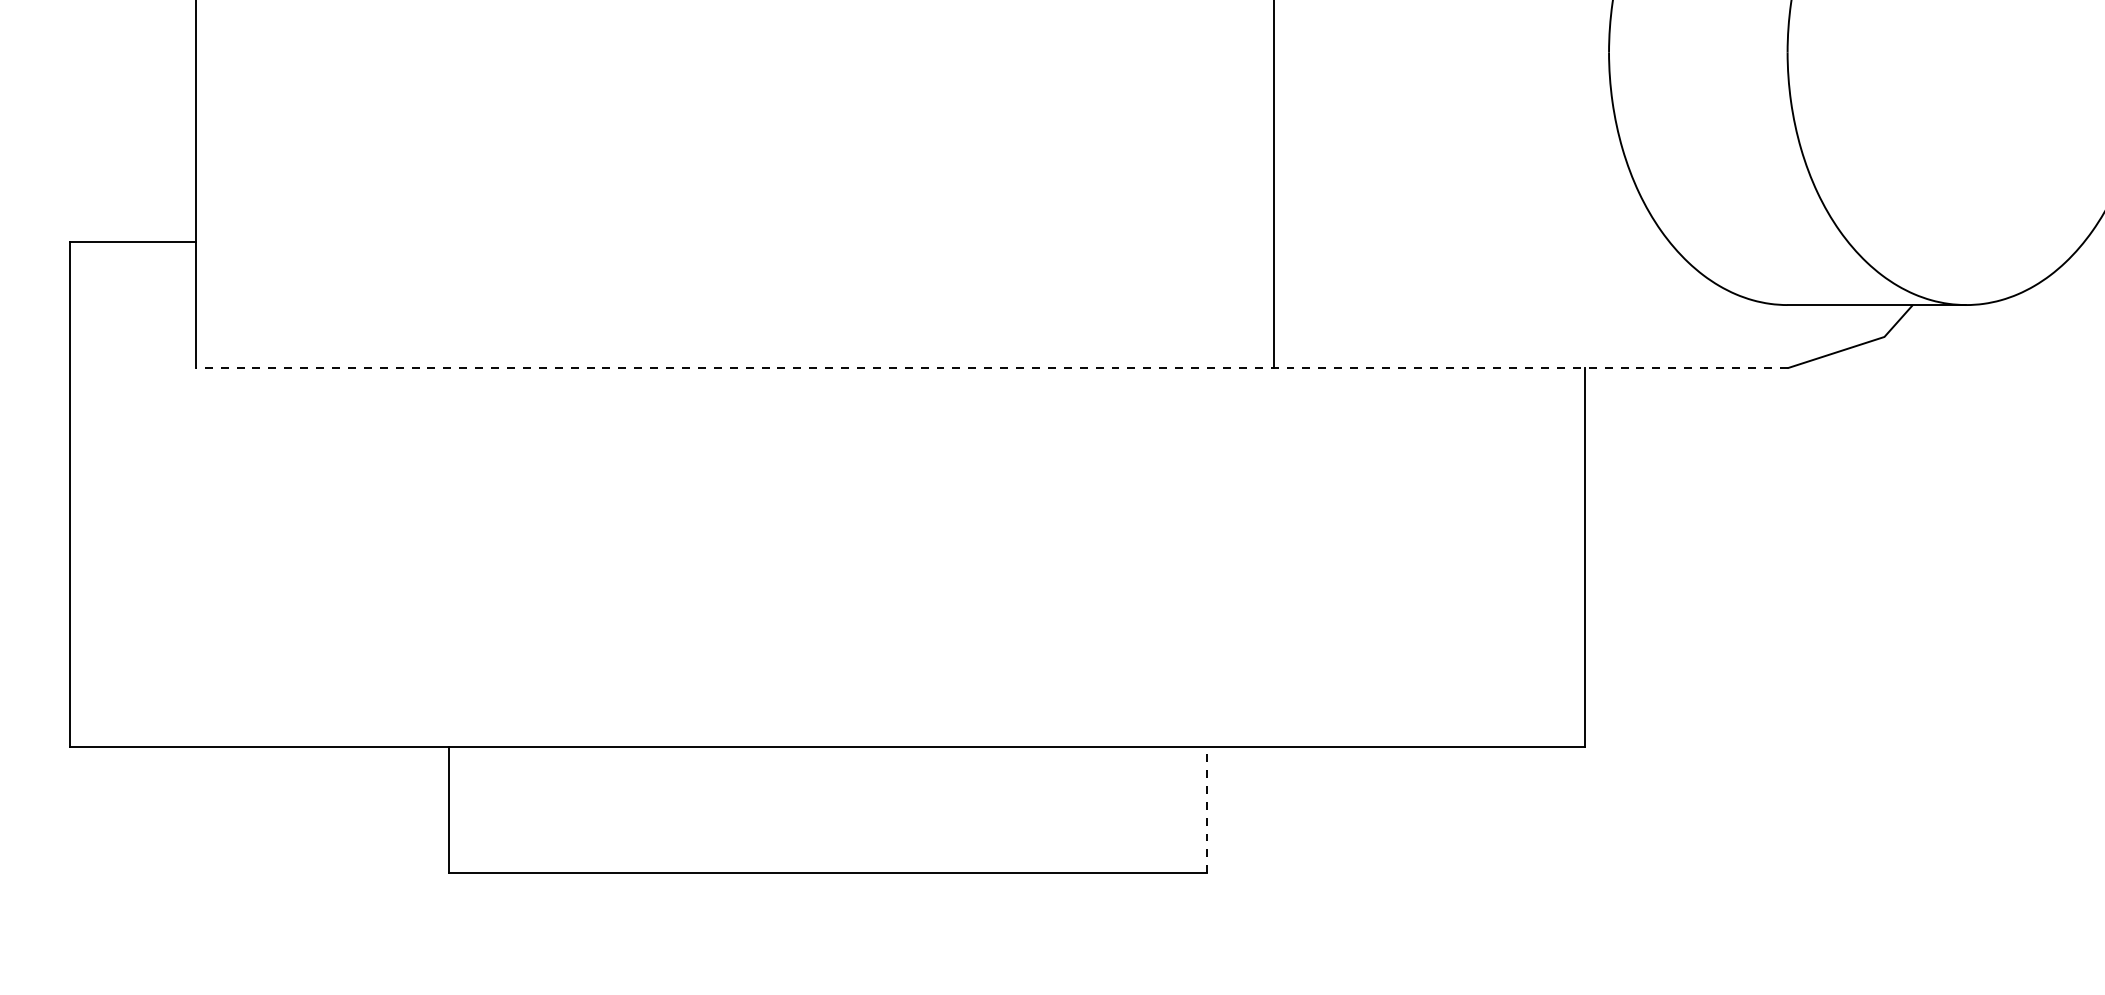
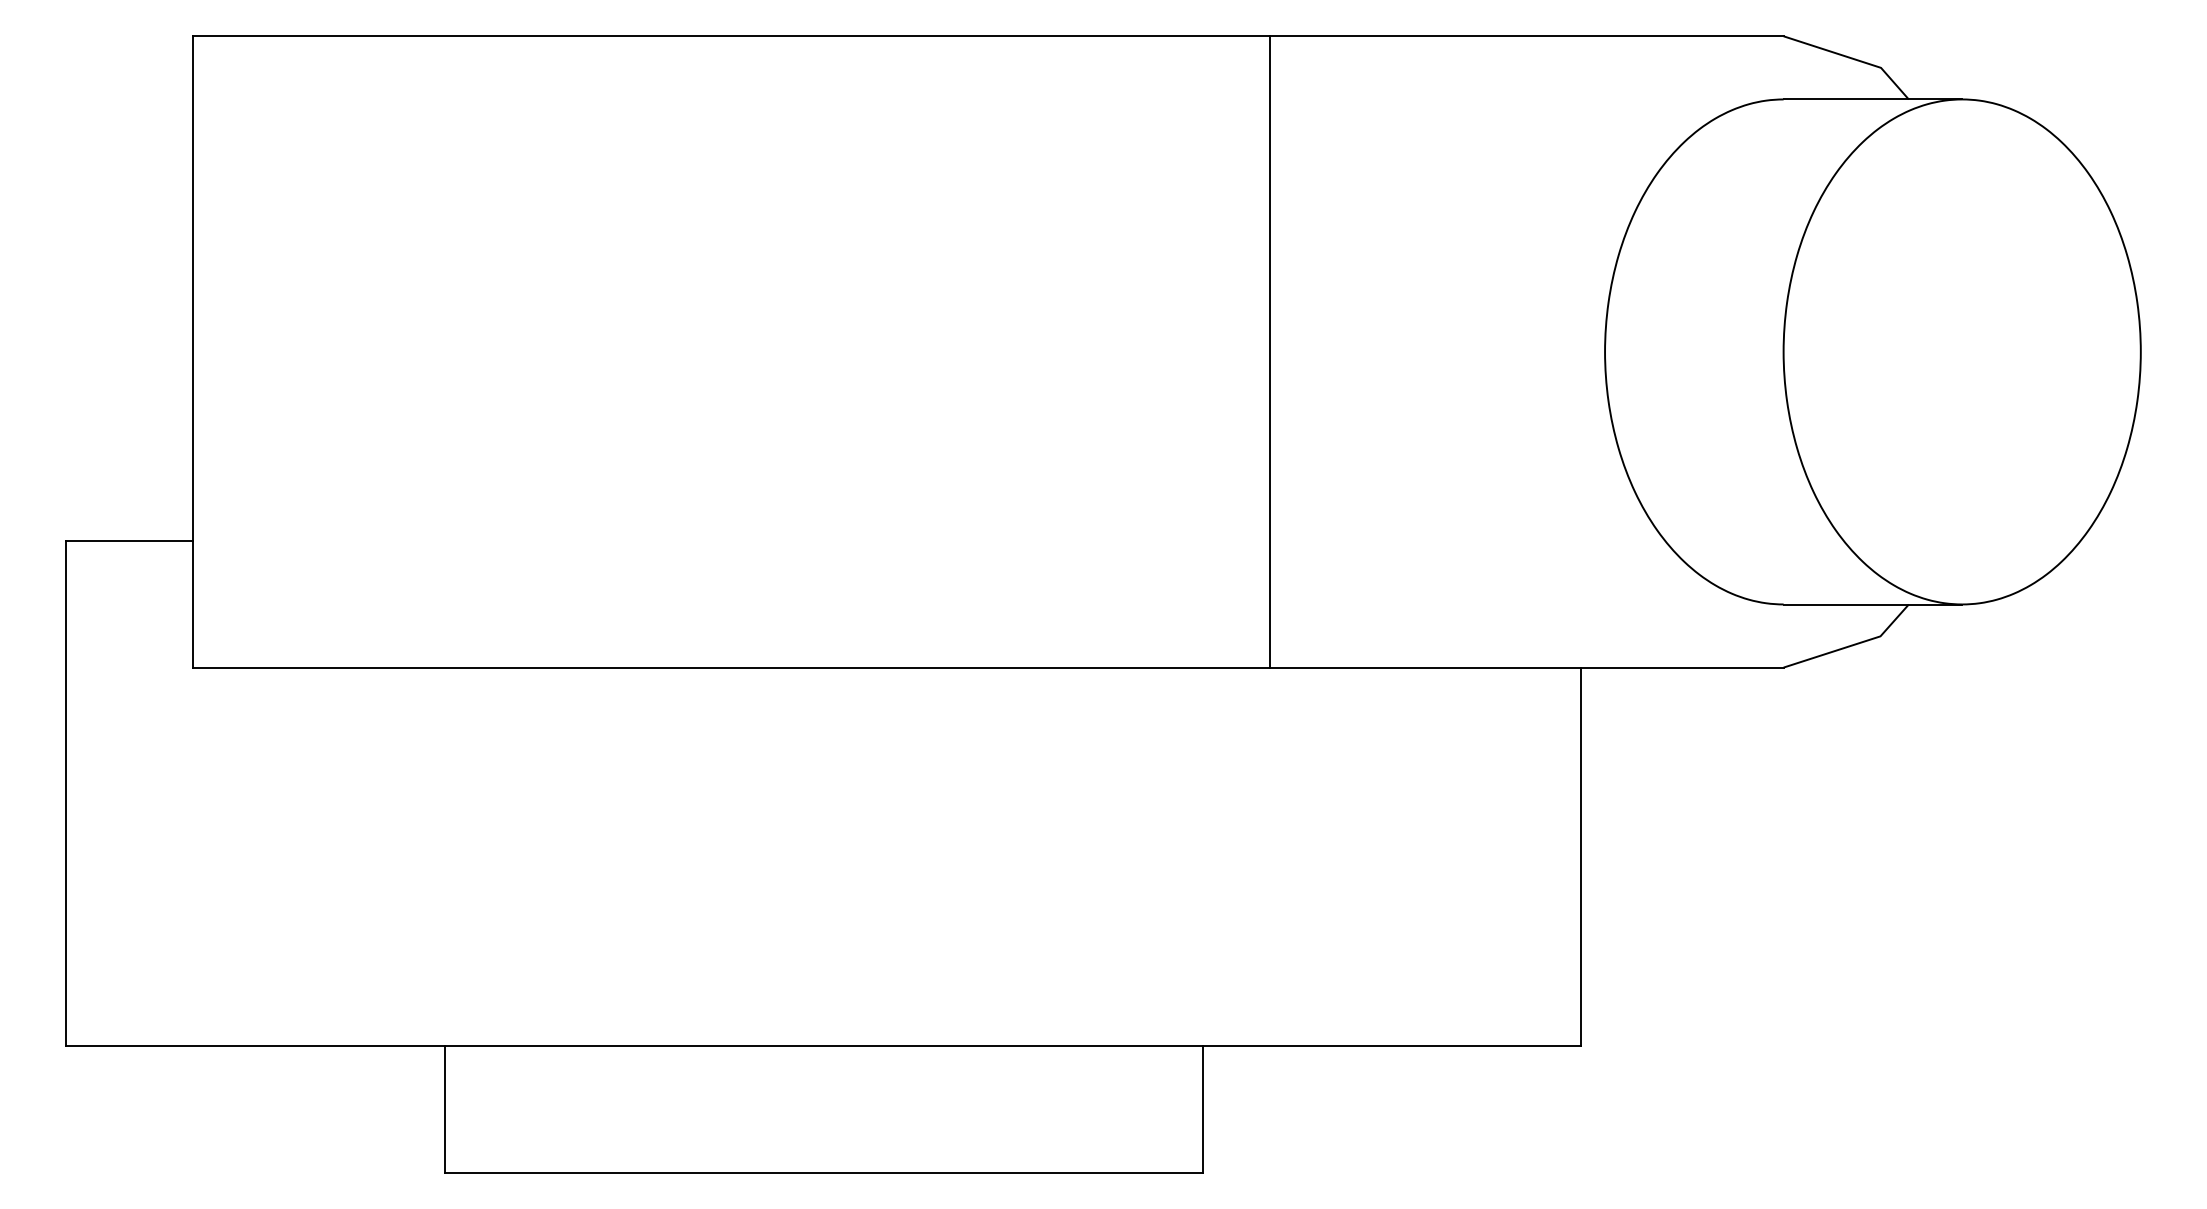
line: (992, 368) -> (988, 667), dashed -> solid
line: (1206, 810) -> (1202, 1109), dashed -> solid

